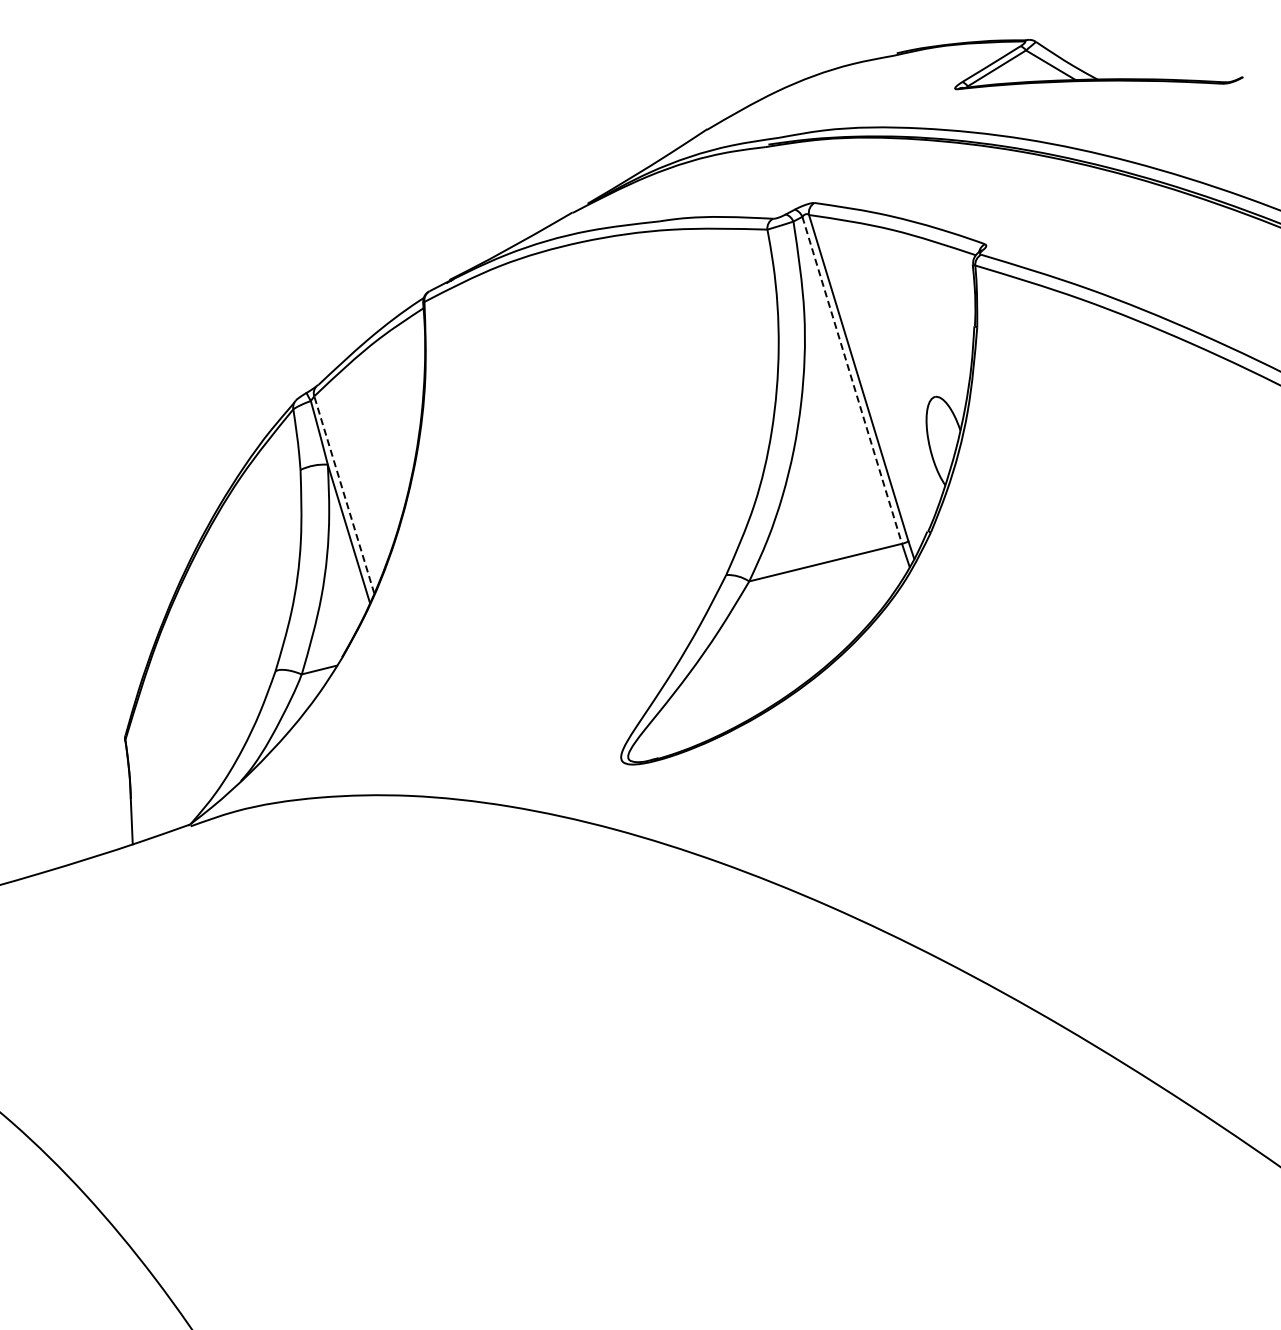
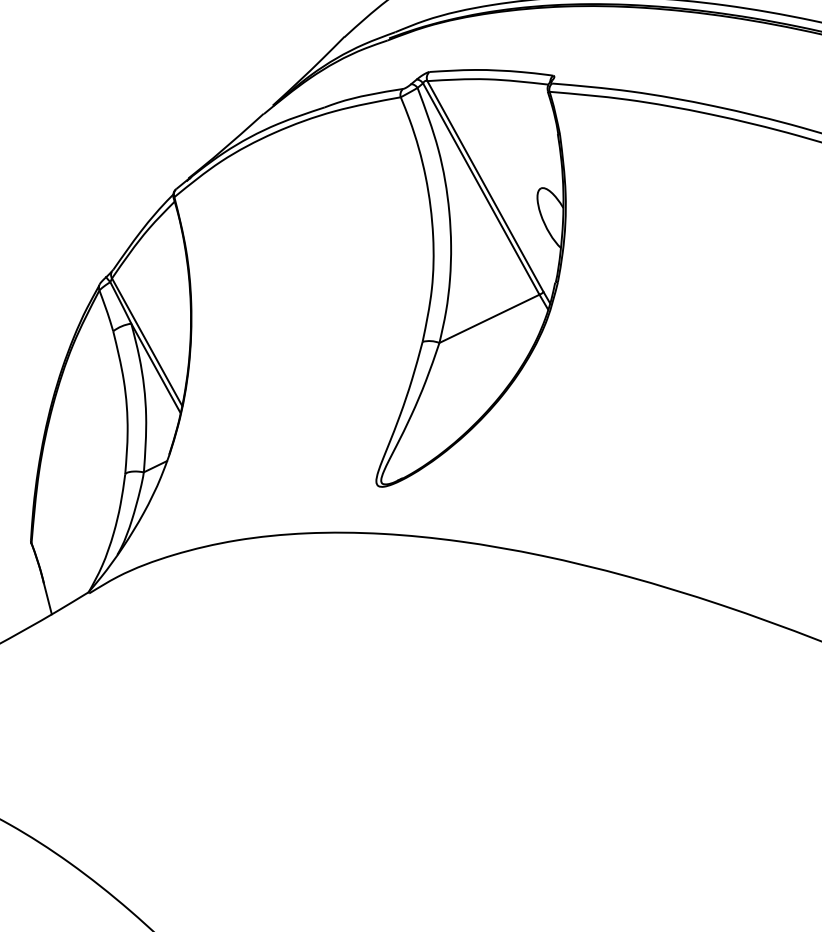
line: (852, 380) -> (481, 189), dashed -> solid
line: (344, 494) -> (147, 341), dashed -> solid

